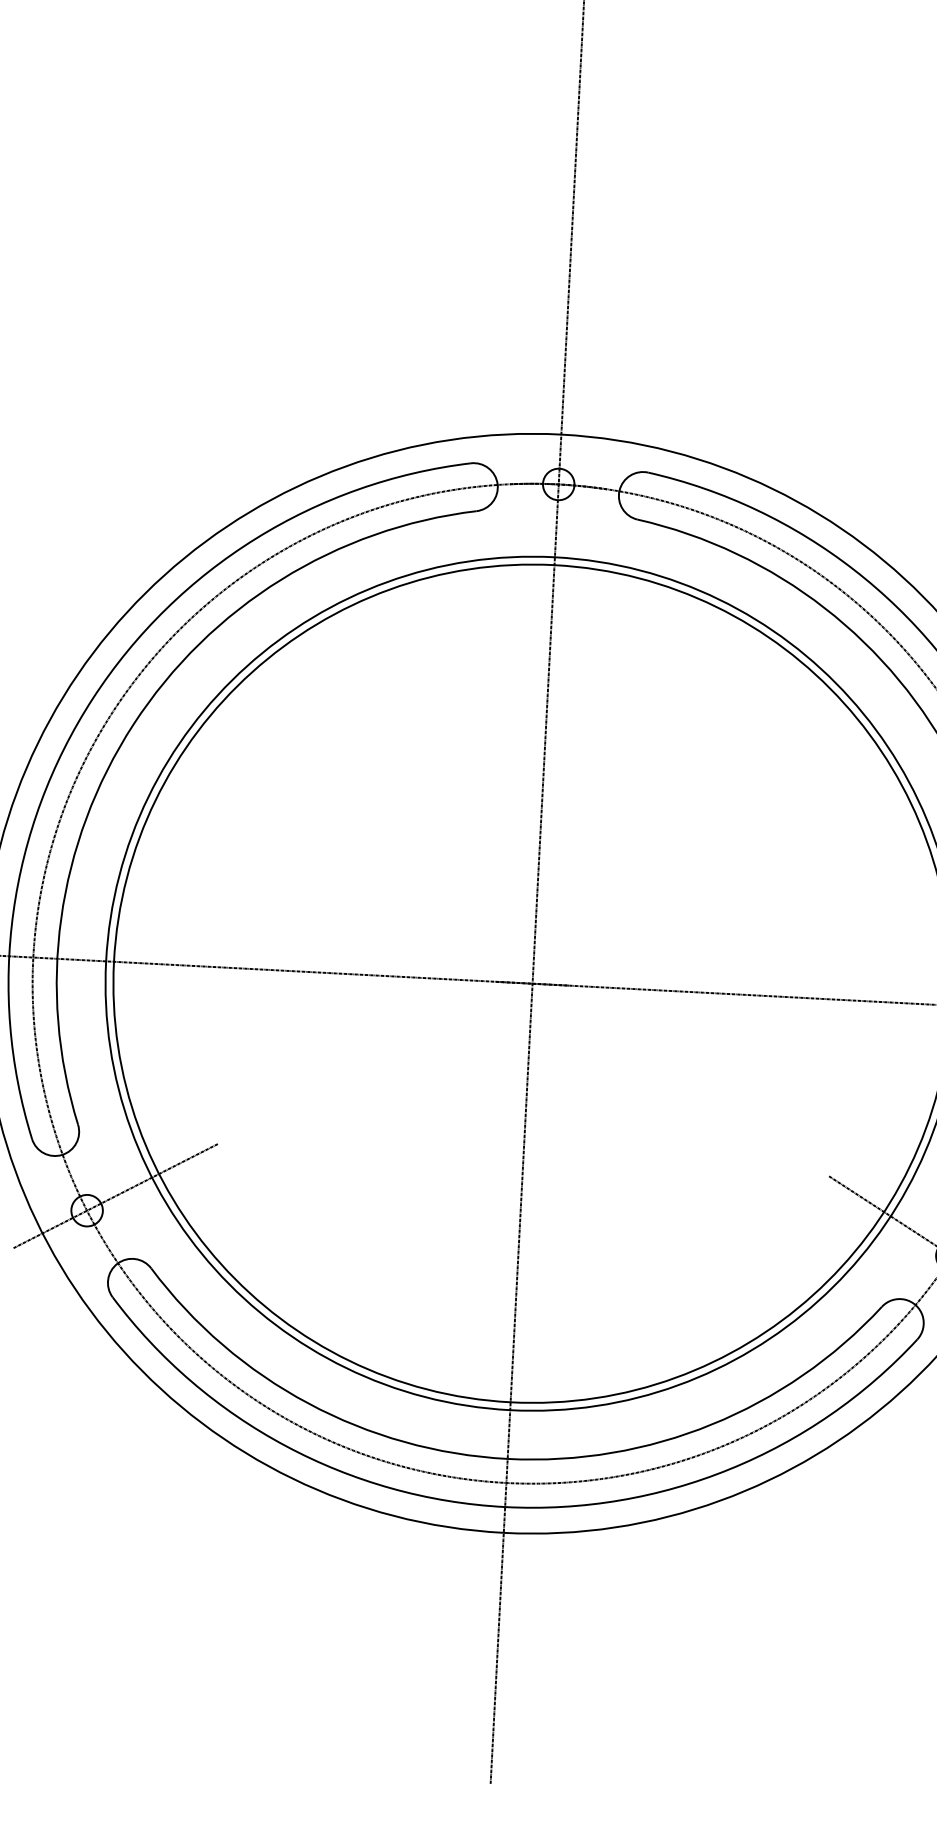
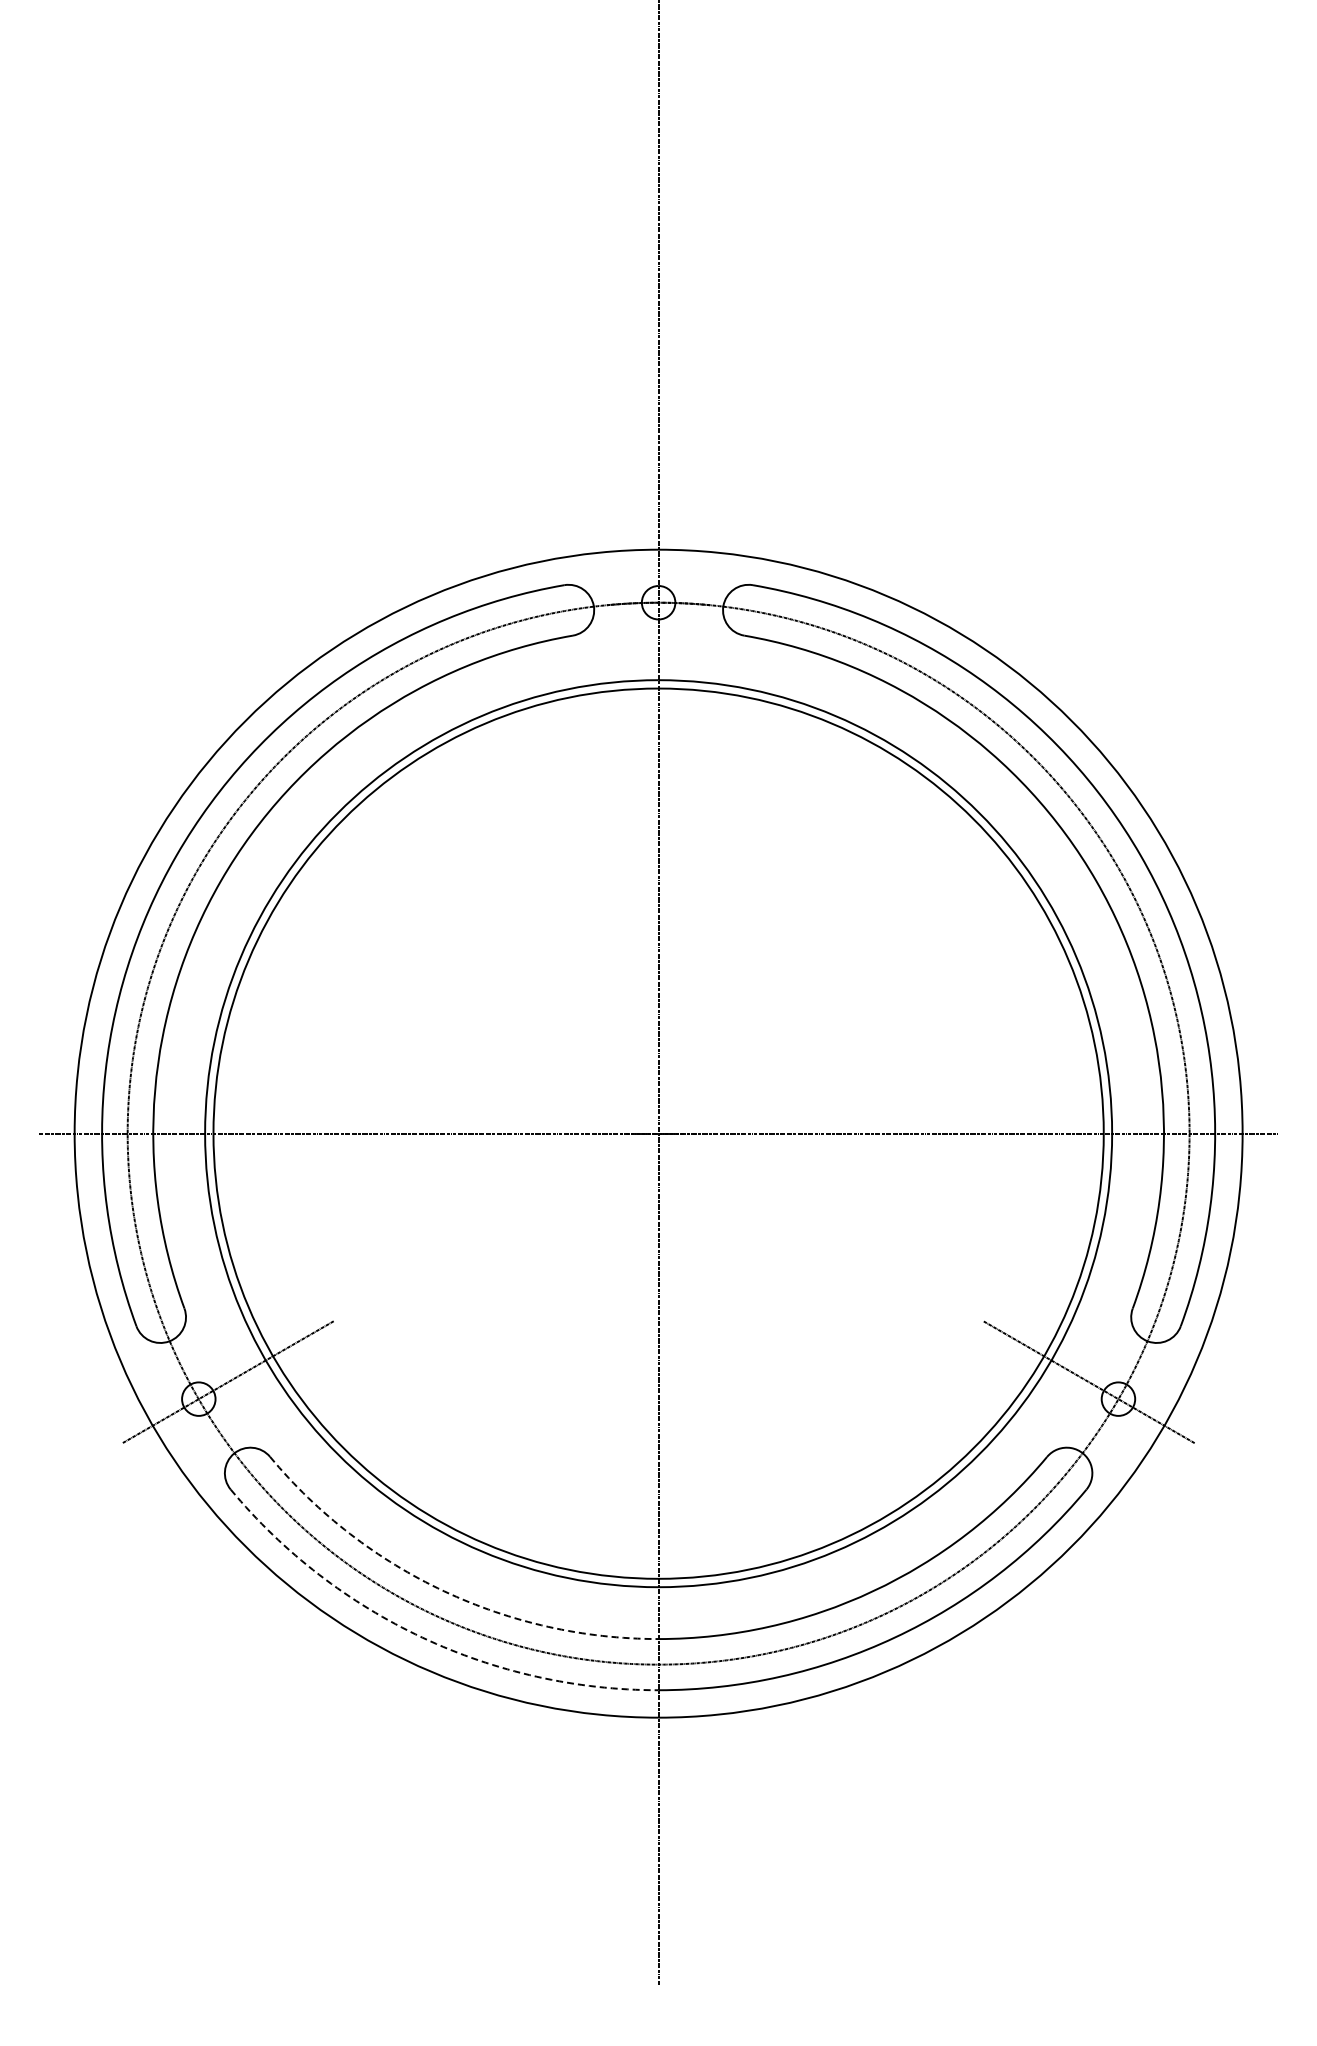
arc: (308, 1403) -> (444, 1591), solid -> dashed
arc: (285, 1445) -> (422, 1637), solid -> dashed

